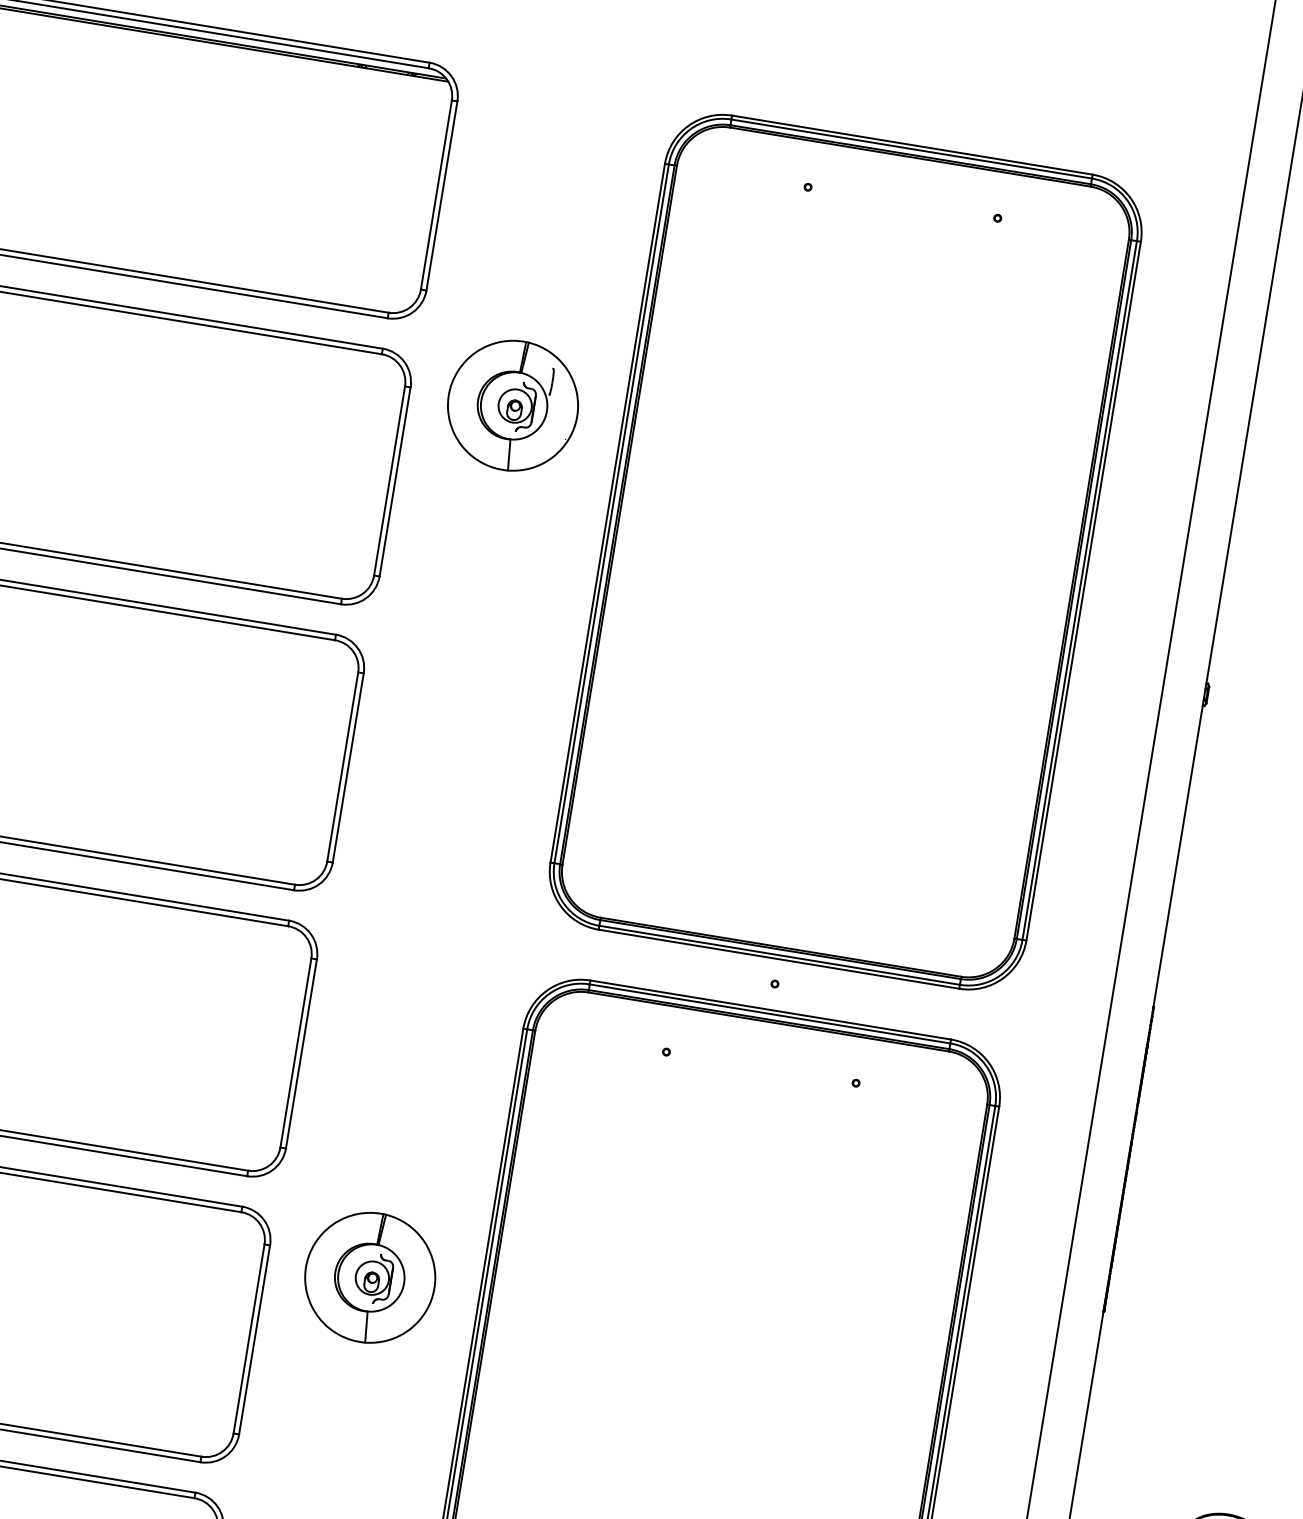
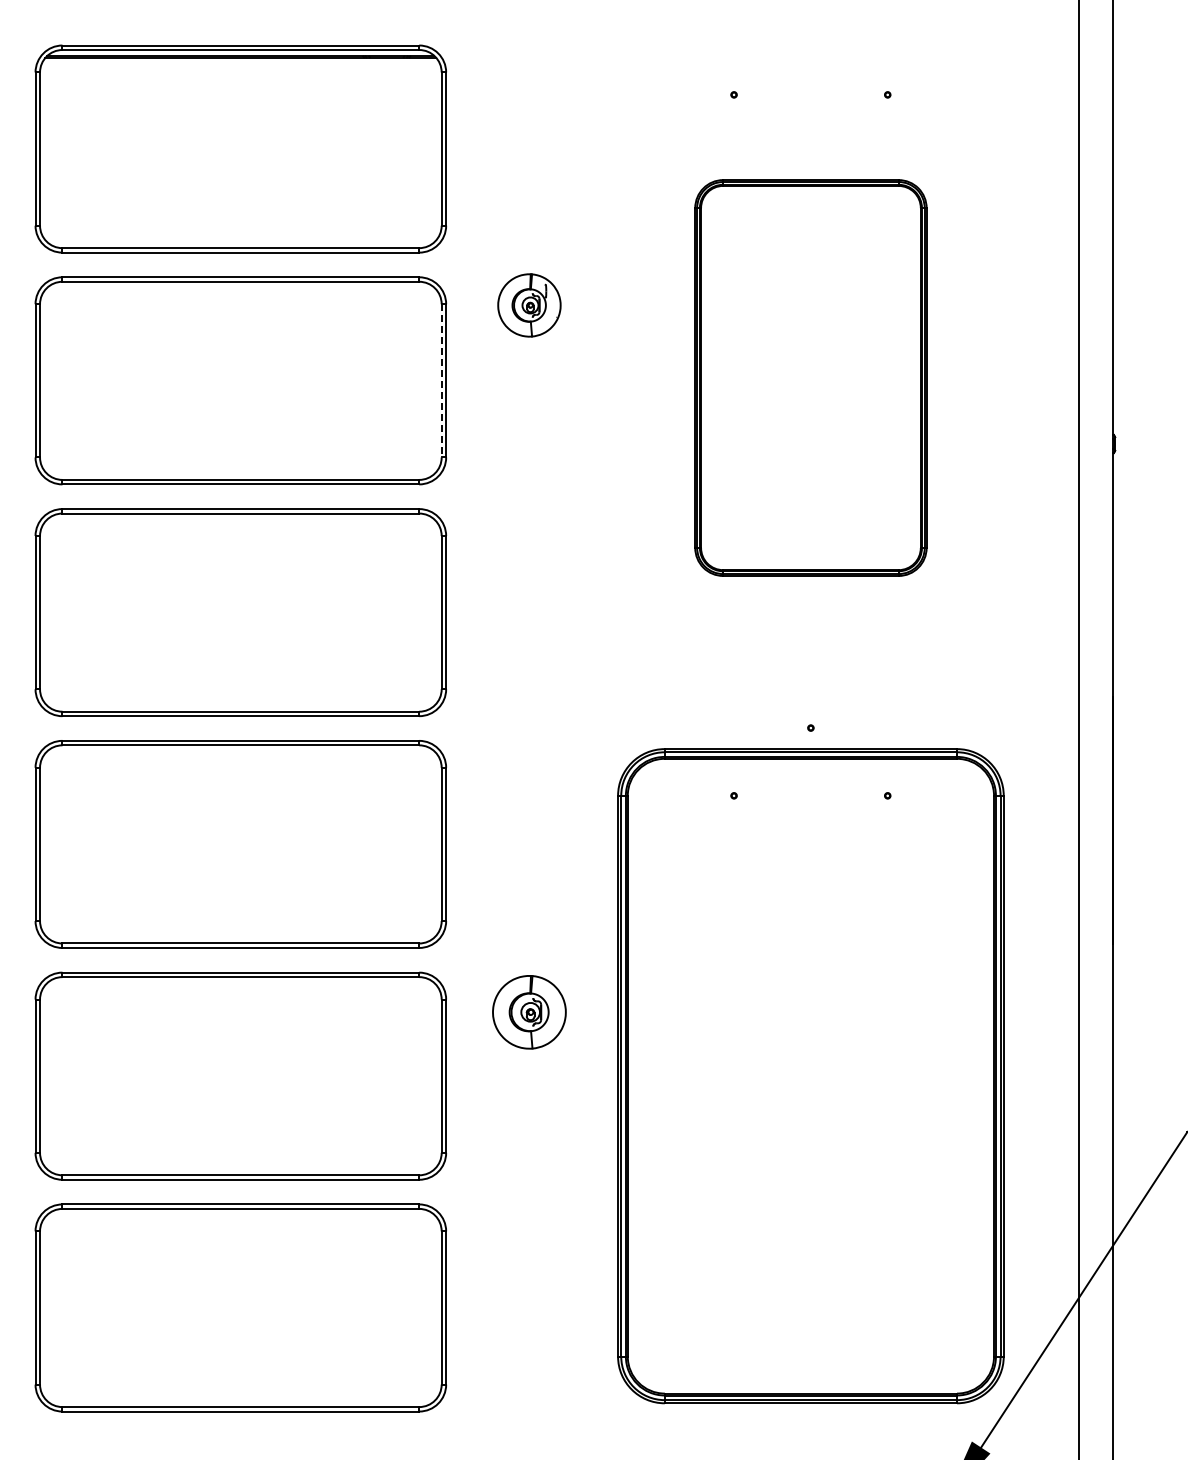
part: (513, 405) -> (529, 305), size x0.6
line: (389, 480) -> (441, 380), solid -> dashed
part: (845, 551) -> (810, 377), size x0.6
part: (370, 1278) -> (529, 1012), size x0.7

